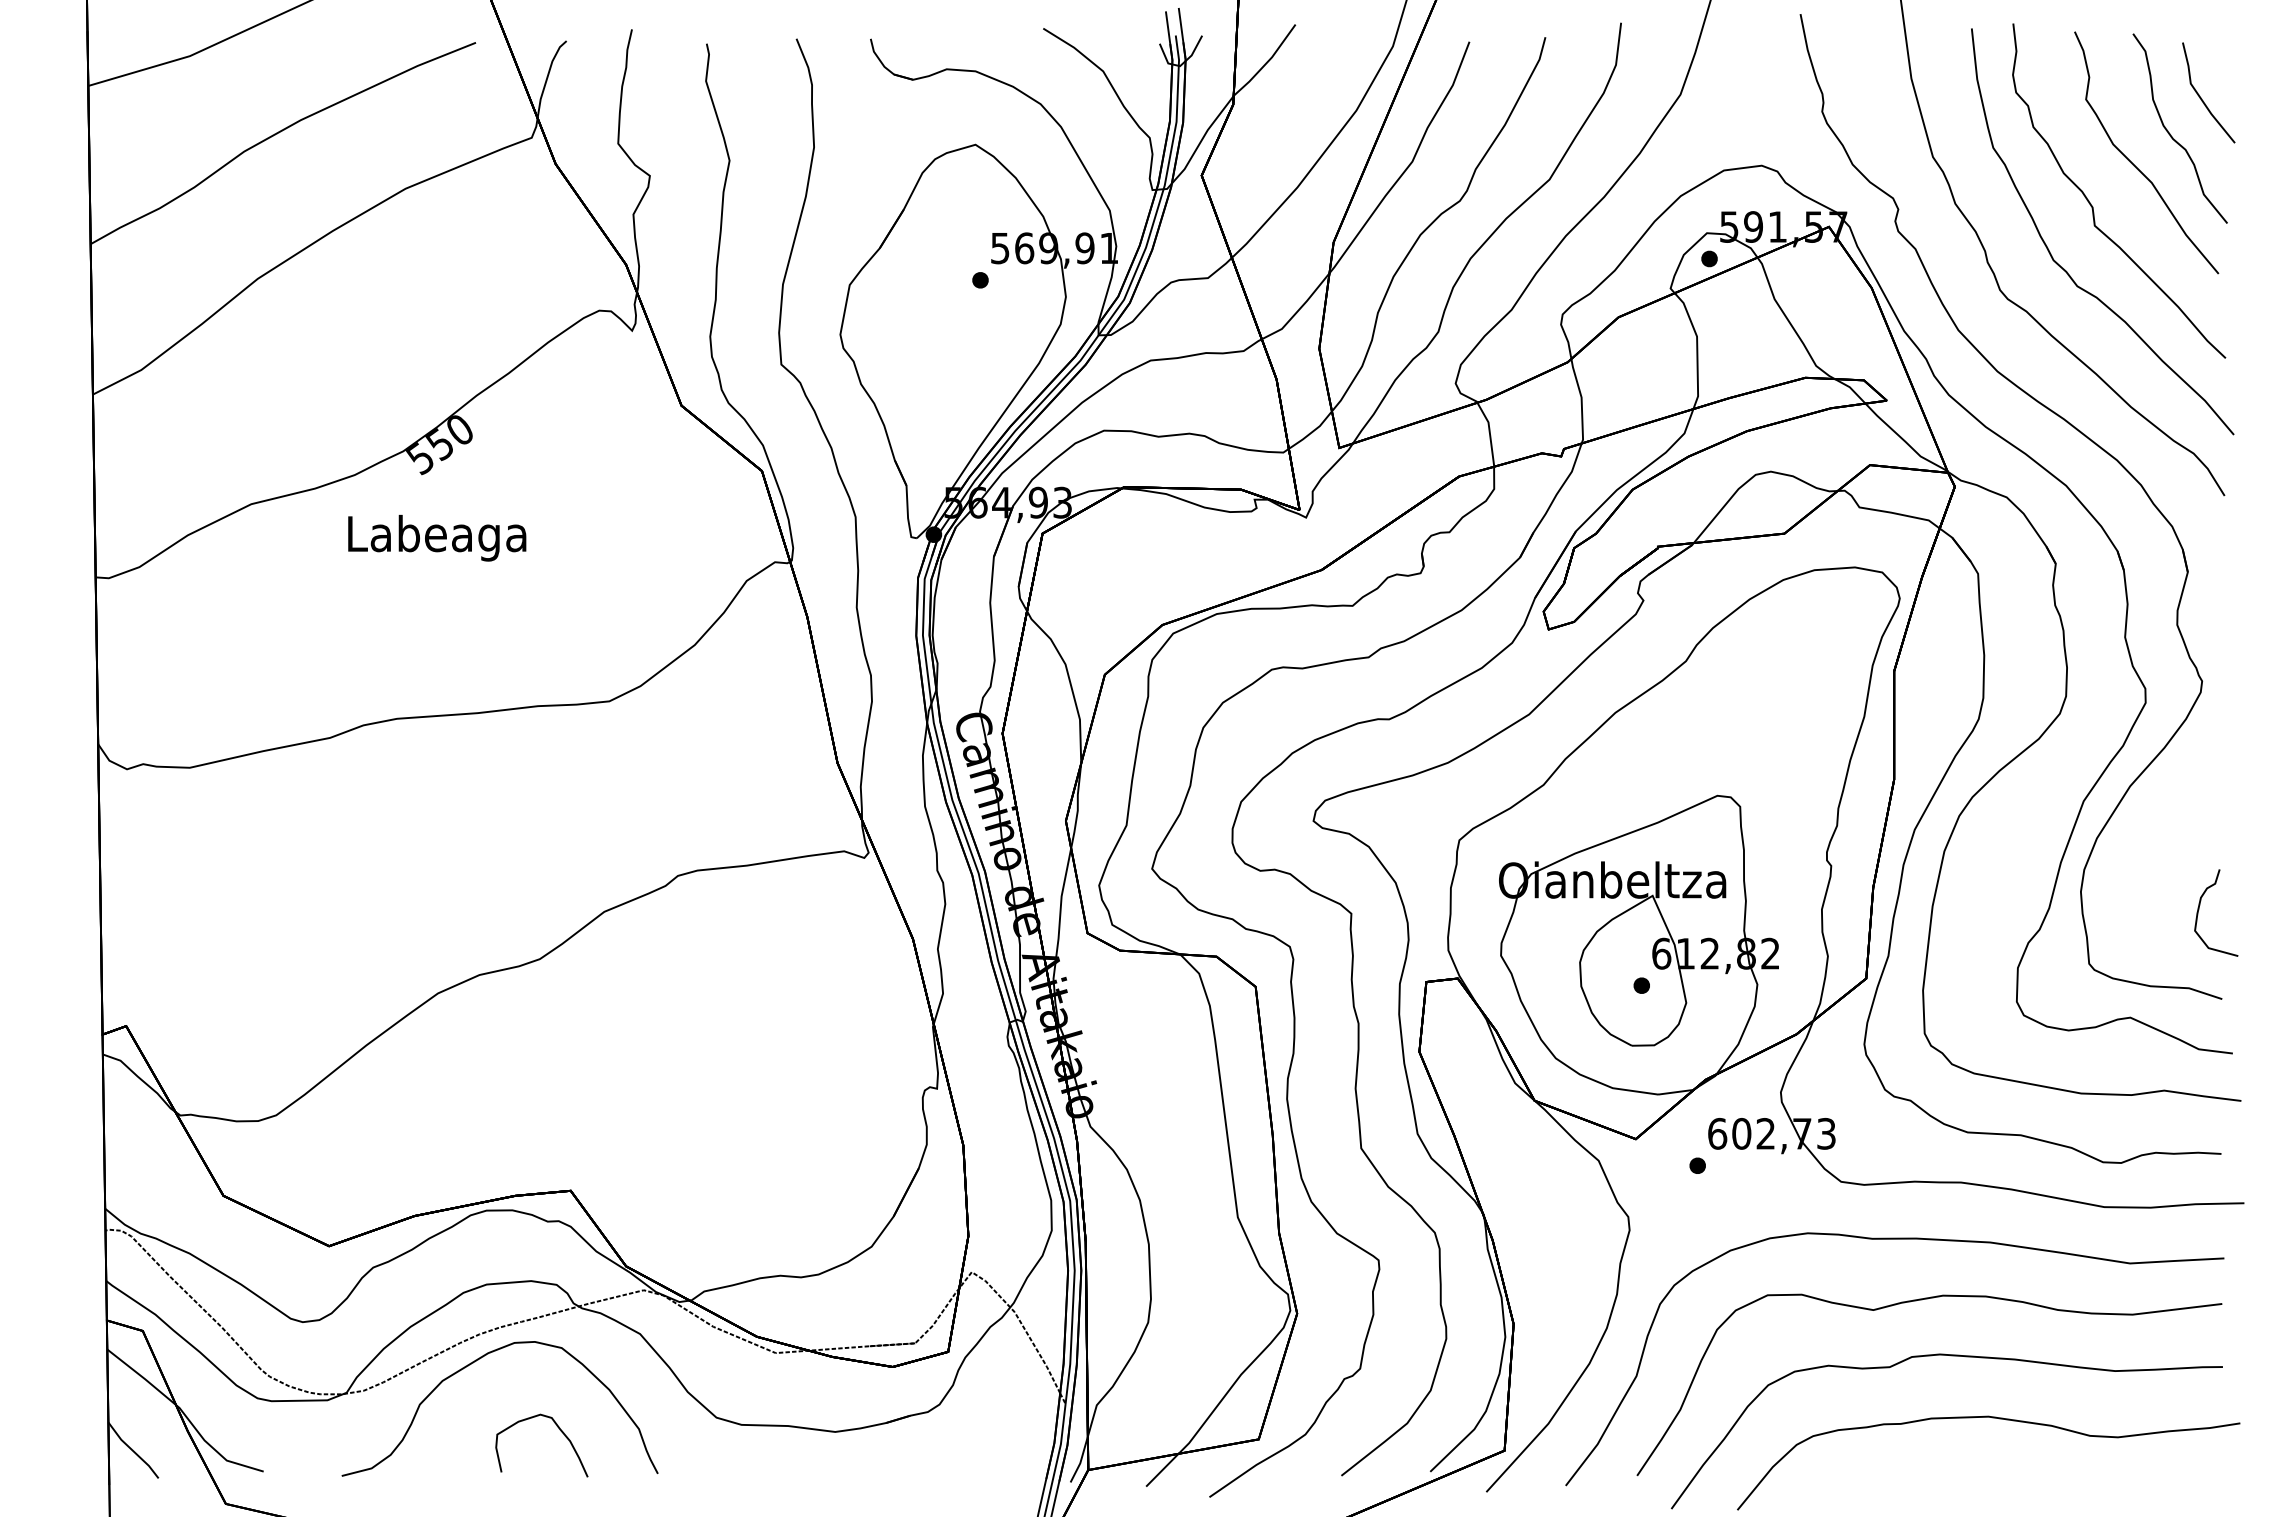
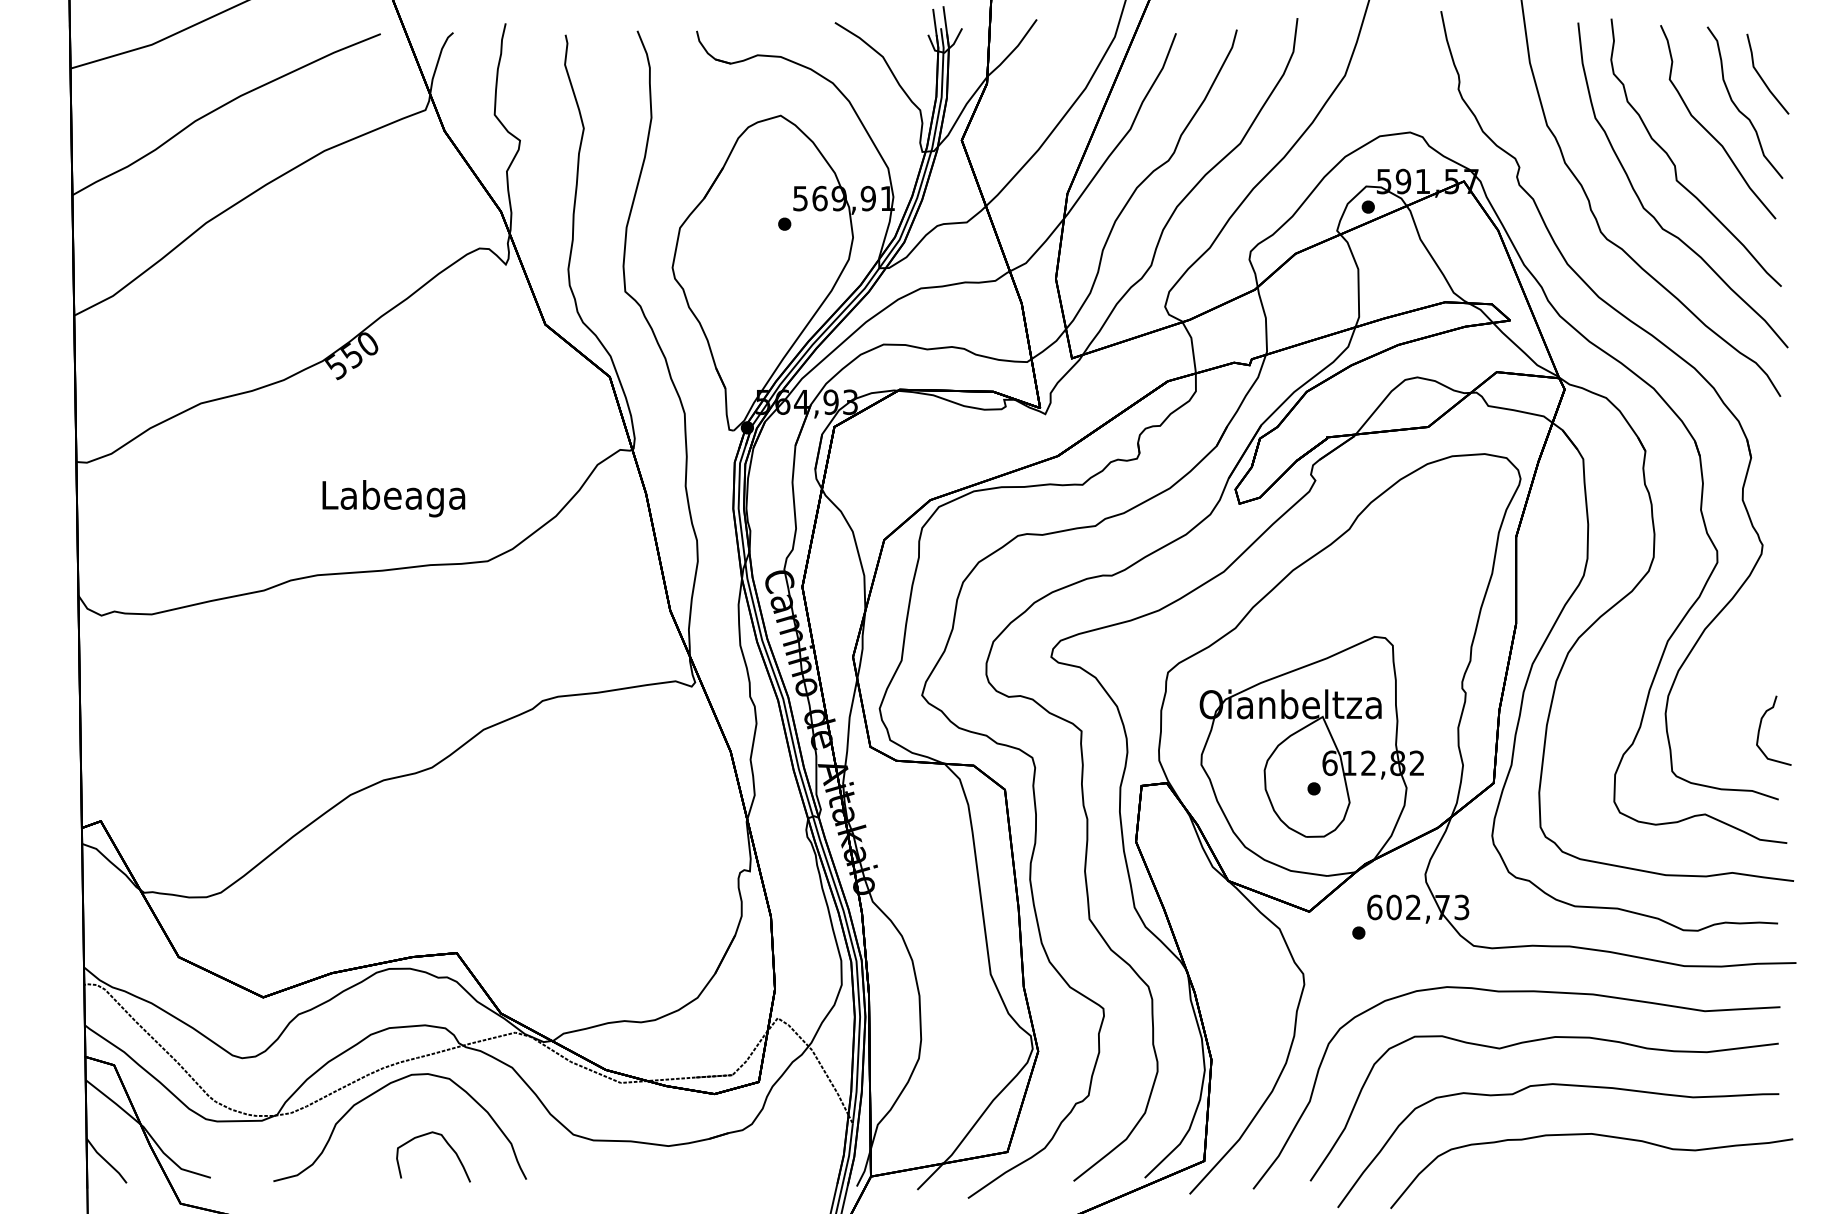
text: (437, 537) -> (394, 498), moved

